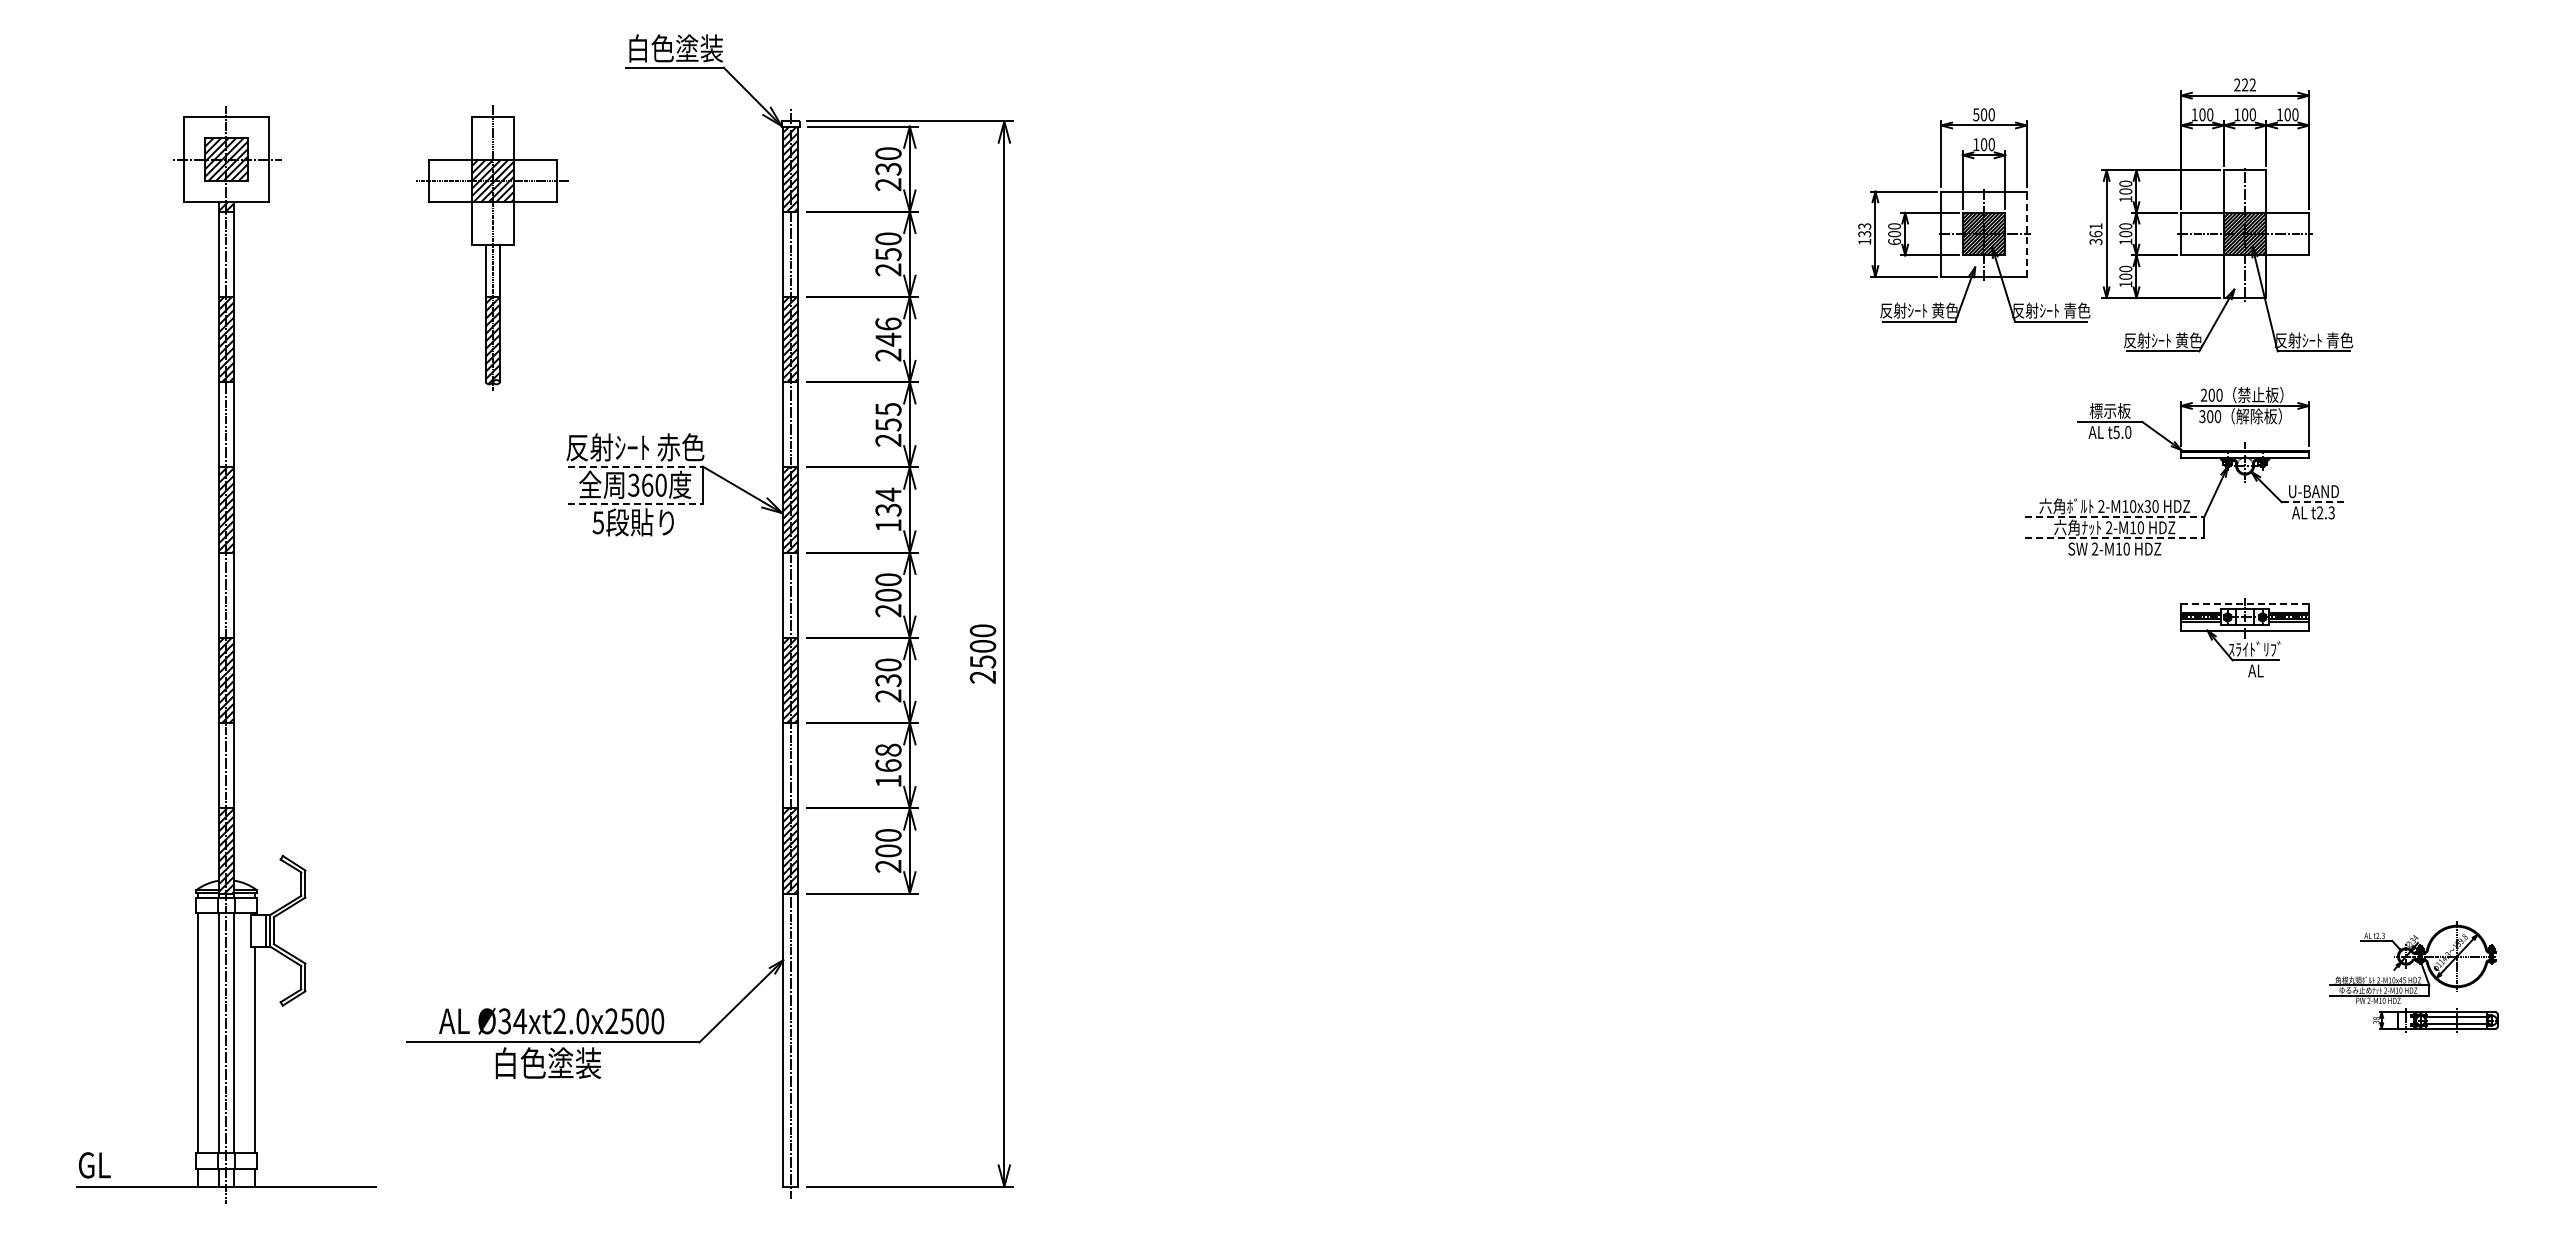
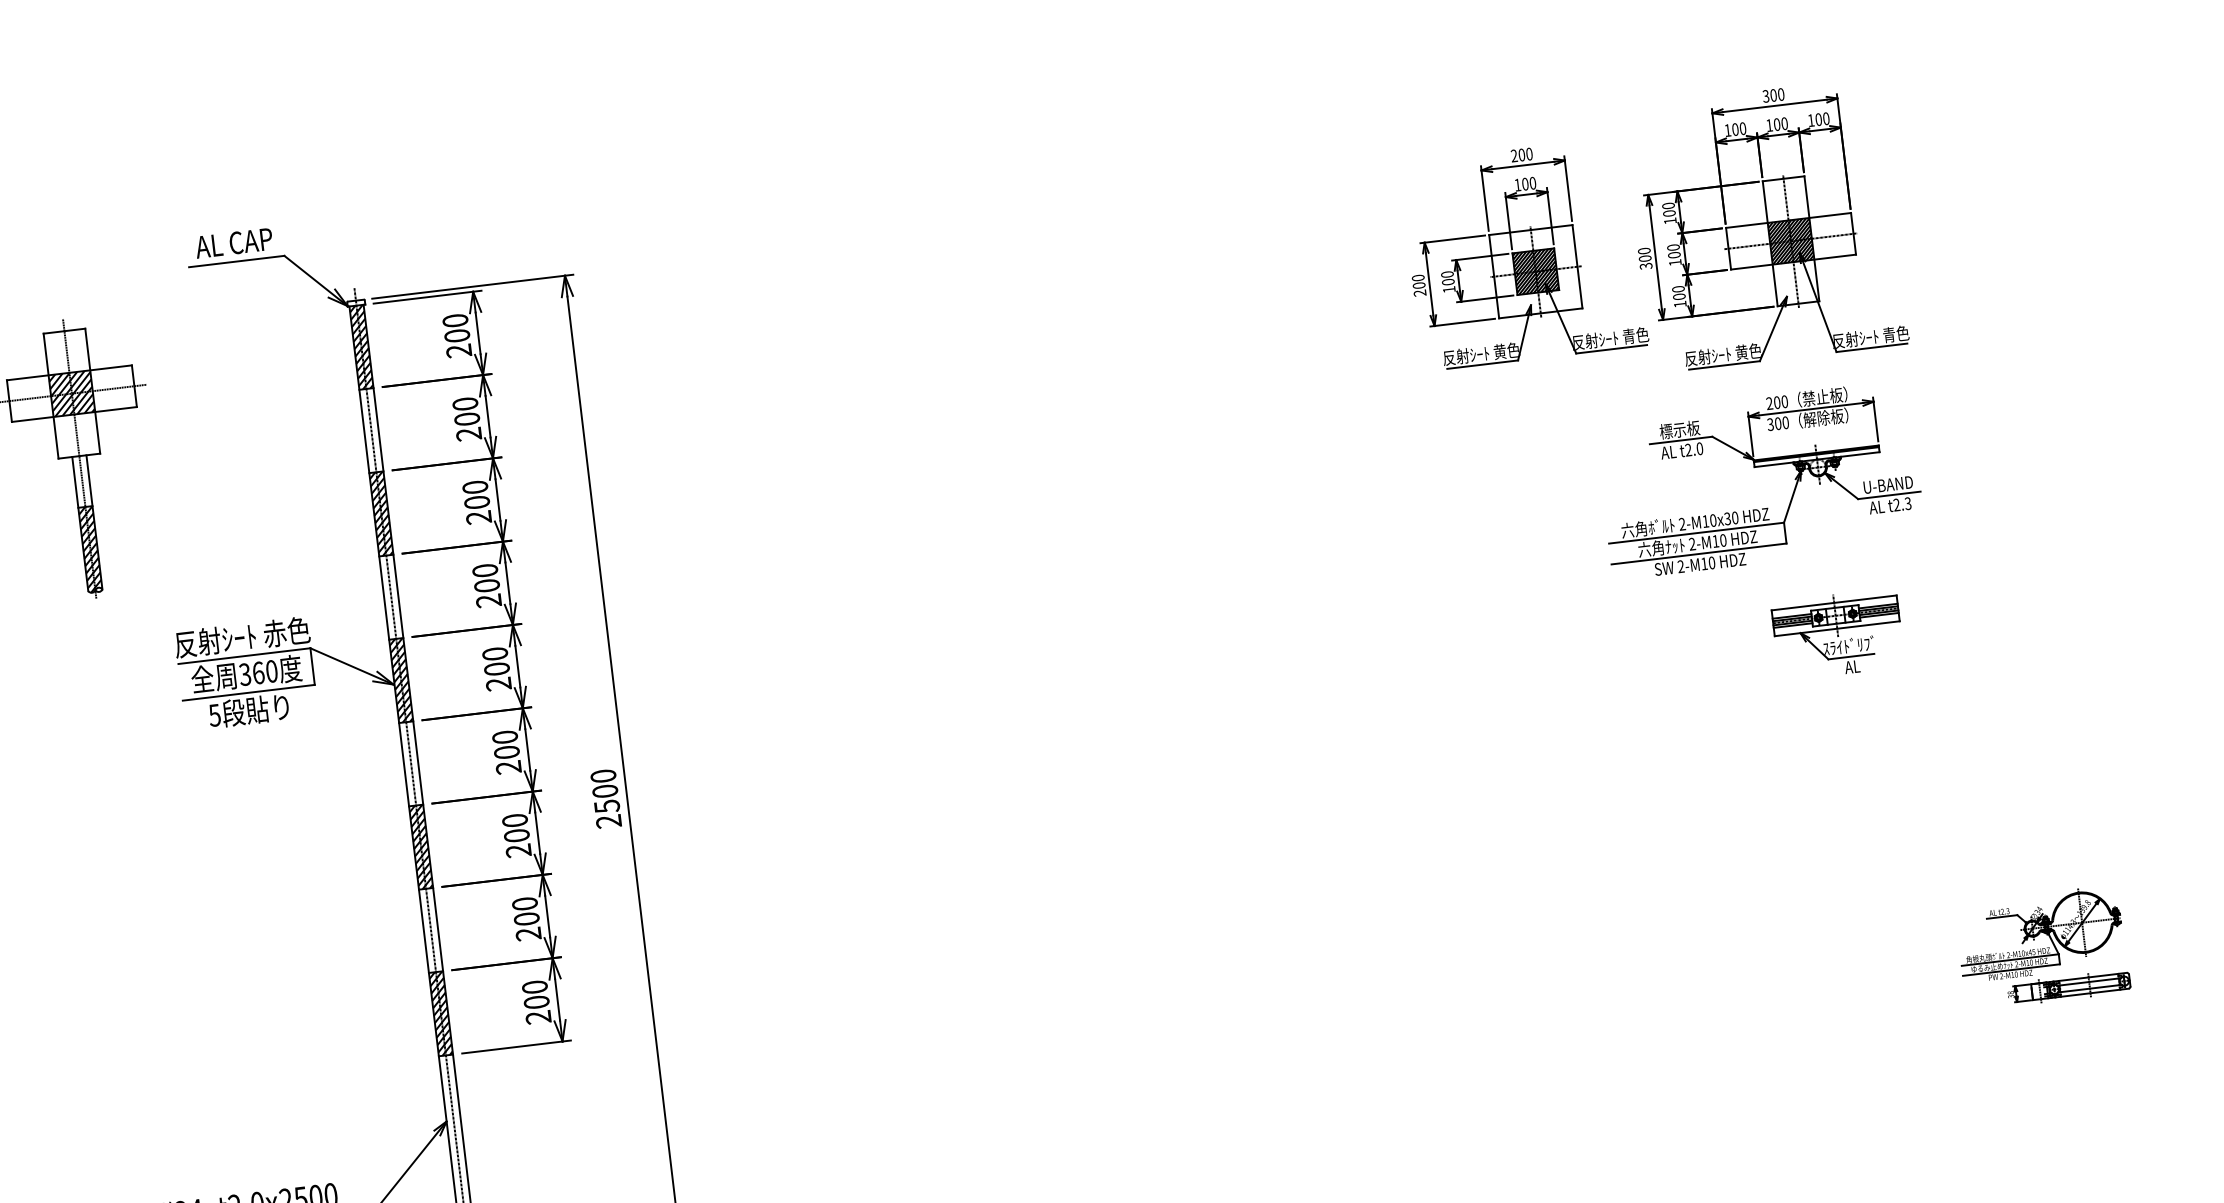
text: (675, 48) -> (234, 242), 白色塗装 -> AL CAP
text: (2244, 84) -> (1772, 95), 222 -> 300
text: (1976, 114) -> (1514, 155), 500 -> 200
text: (888, 168) -> (457, 335), 230 -> 200
text: (2095, 230) -> (1644, 255), 361 -> 300
text: (1864, 234) -> (1418, 285), 133 -> 200
line: (2026, 234) -> (1577, 267), dashed -> solid
text: (1894, 241) -> (1449, 289), 600 -> 100
text: (888, 254) -> (467, 419), 250 -> 200
text: (888, 331) -> (476, 494), 246 -> 200
text: (888, 417) -> (486, 578), 255 -> 200
text: (2116, 431) -> (1688, 449), t5.0 -> t2.0
line: (635, 466) -> (244, 656), dashed -> solid
line: (2313, 502) -> (1889, 495), dashed -> solid
line: (635, 504) -> (249, 693), dashed -> solid
text: (888, 509) -> (496, 668), 134 -> 200
line: (2115, 517) -> (1697, 533), dashed -> solid
line: (2115, 538) -> (1699, 553), dashed -> solid
line: (2245, 604) -> (1834, 603), dashed -> solid
text: (888, 680) -> (516, 835), 230 -> 200
text: (888, 765) -> (526, 918), 168 -> 200

